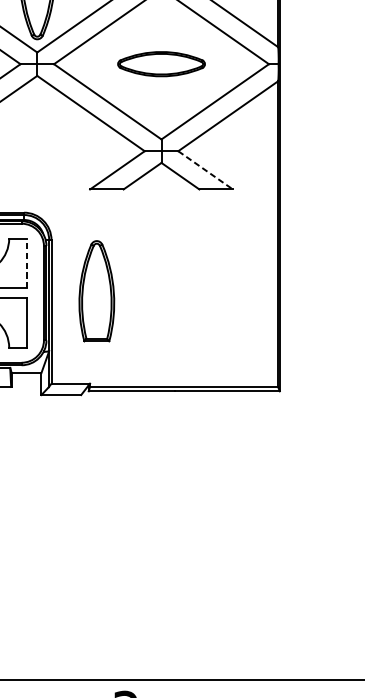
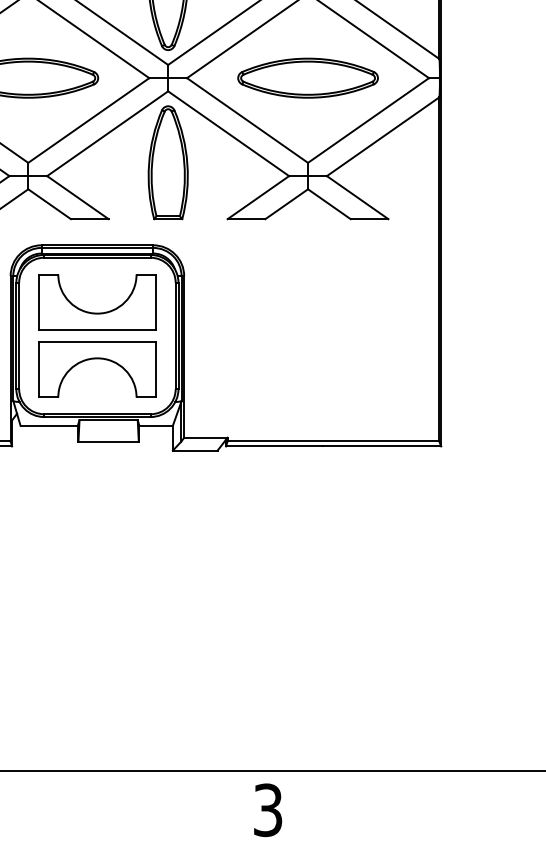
part: (161, 63) -> (307, 77), size x1.43
line: (205, 170) -> (357, 197), dashed -> solid
line: (26, 263) -> (156, 302), dashed -> solid
part: (96, 291) -> (167, 162), moved

